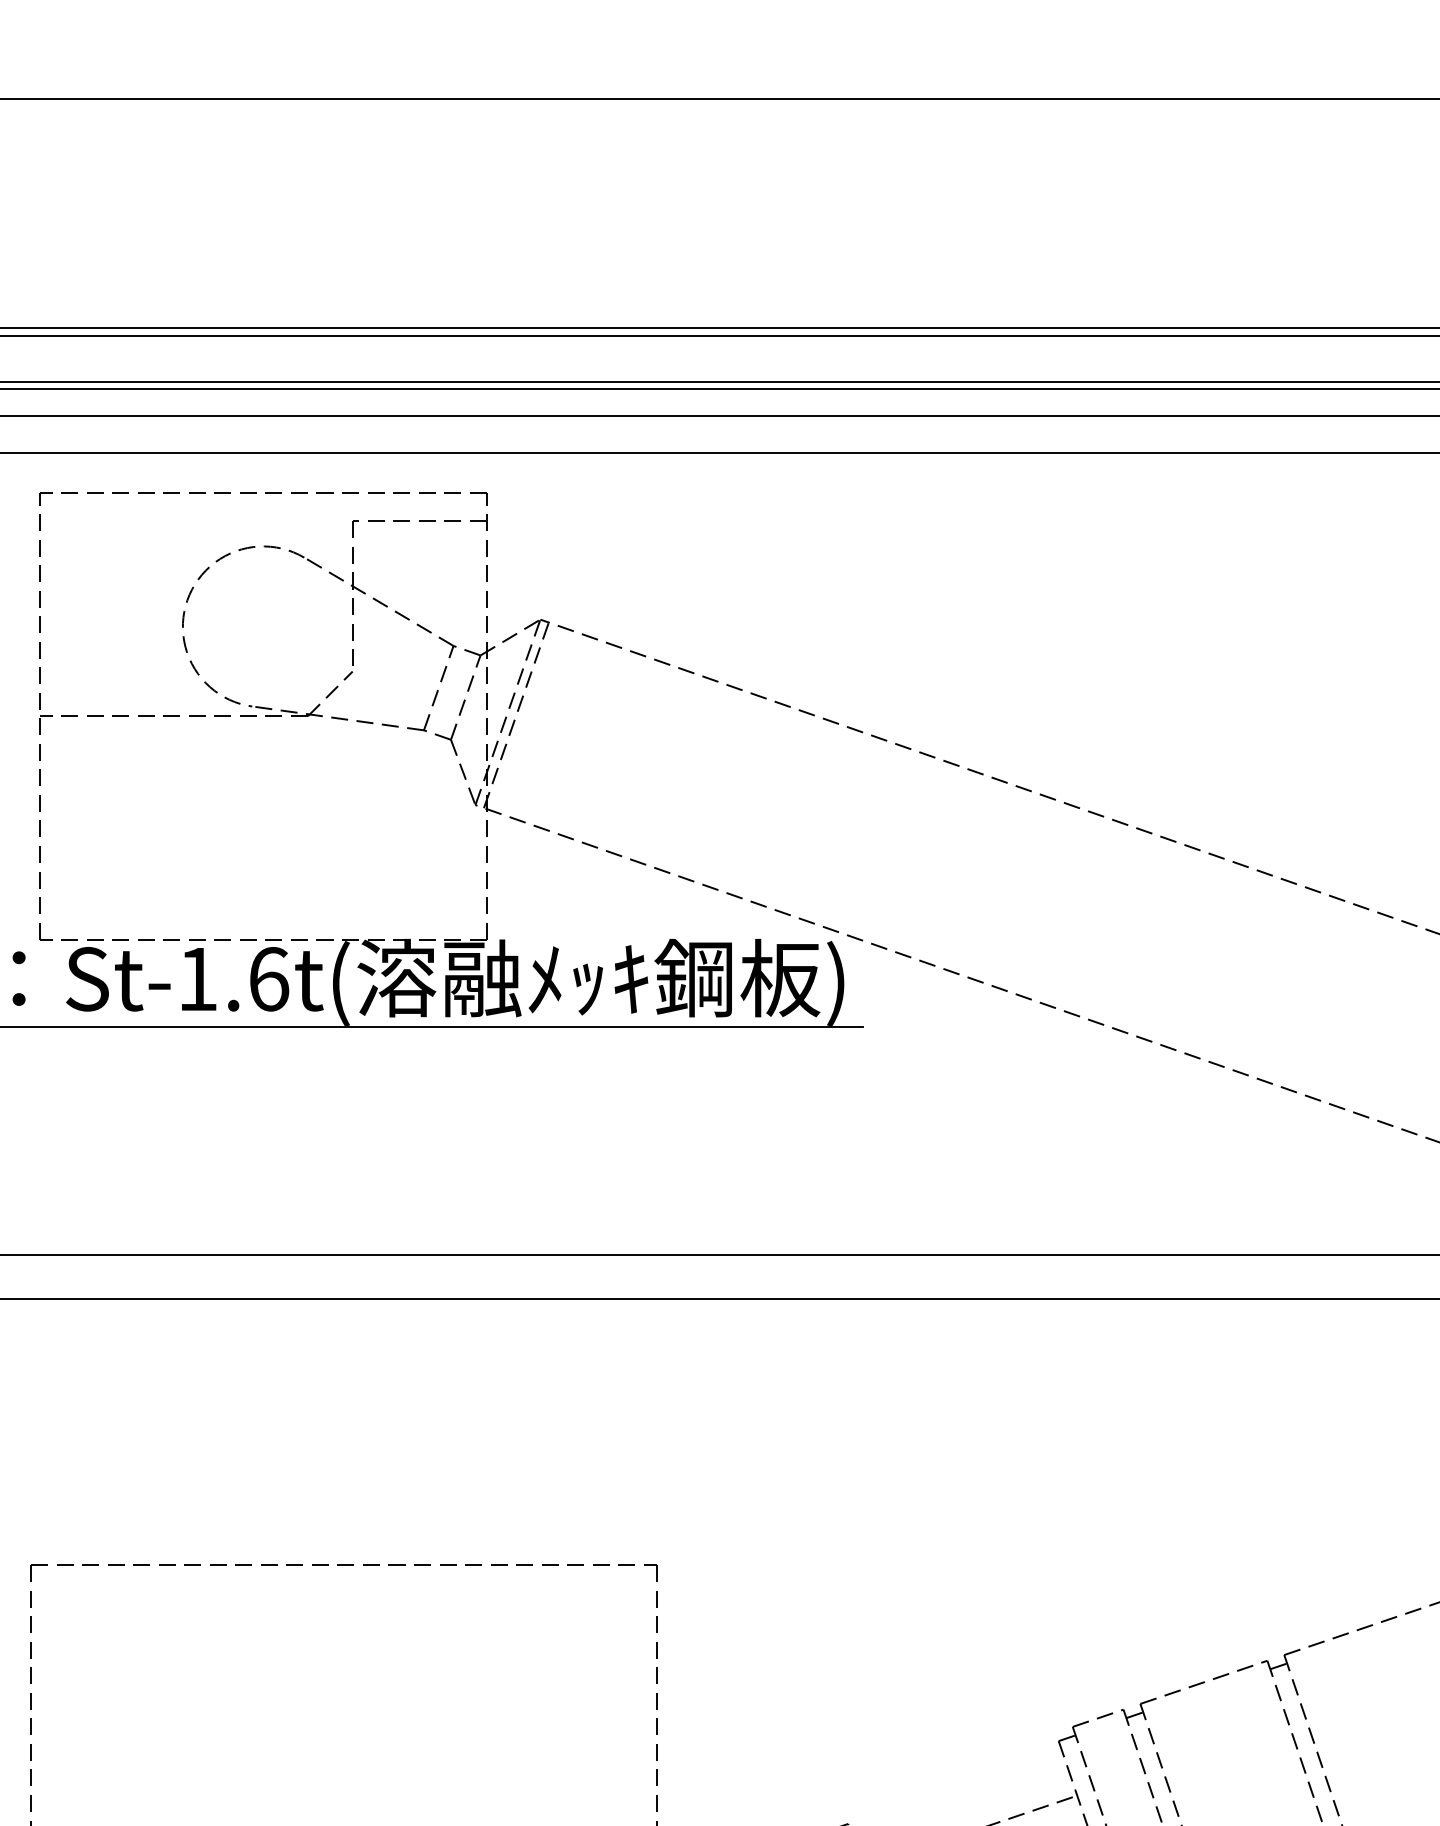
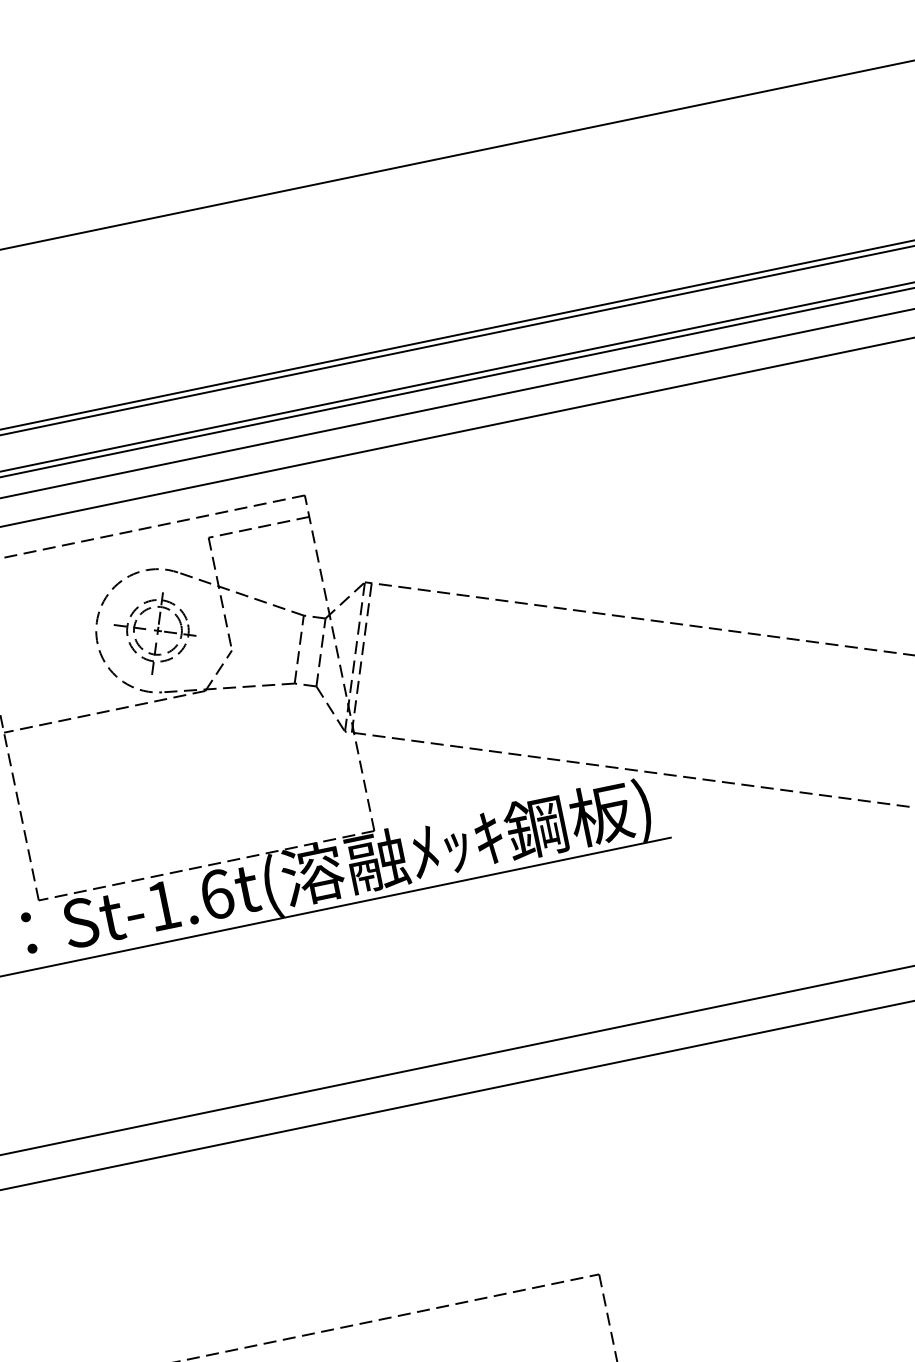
part: (259, 630) -> (155, 634), added

